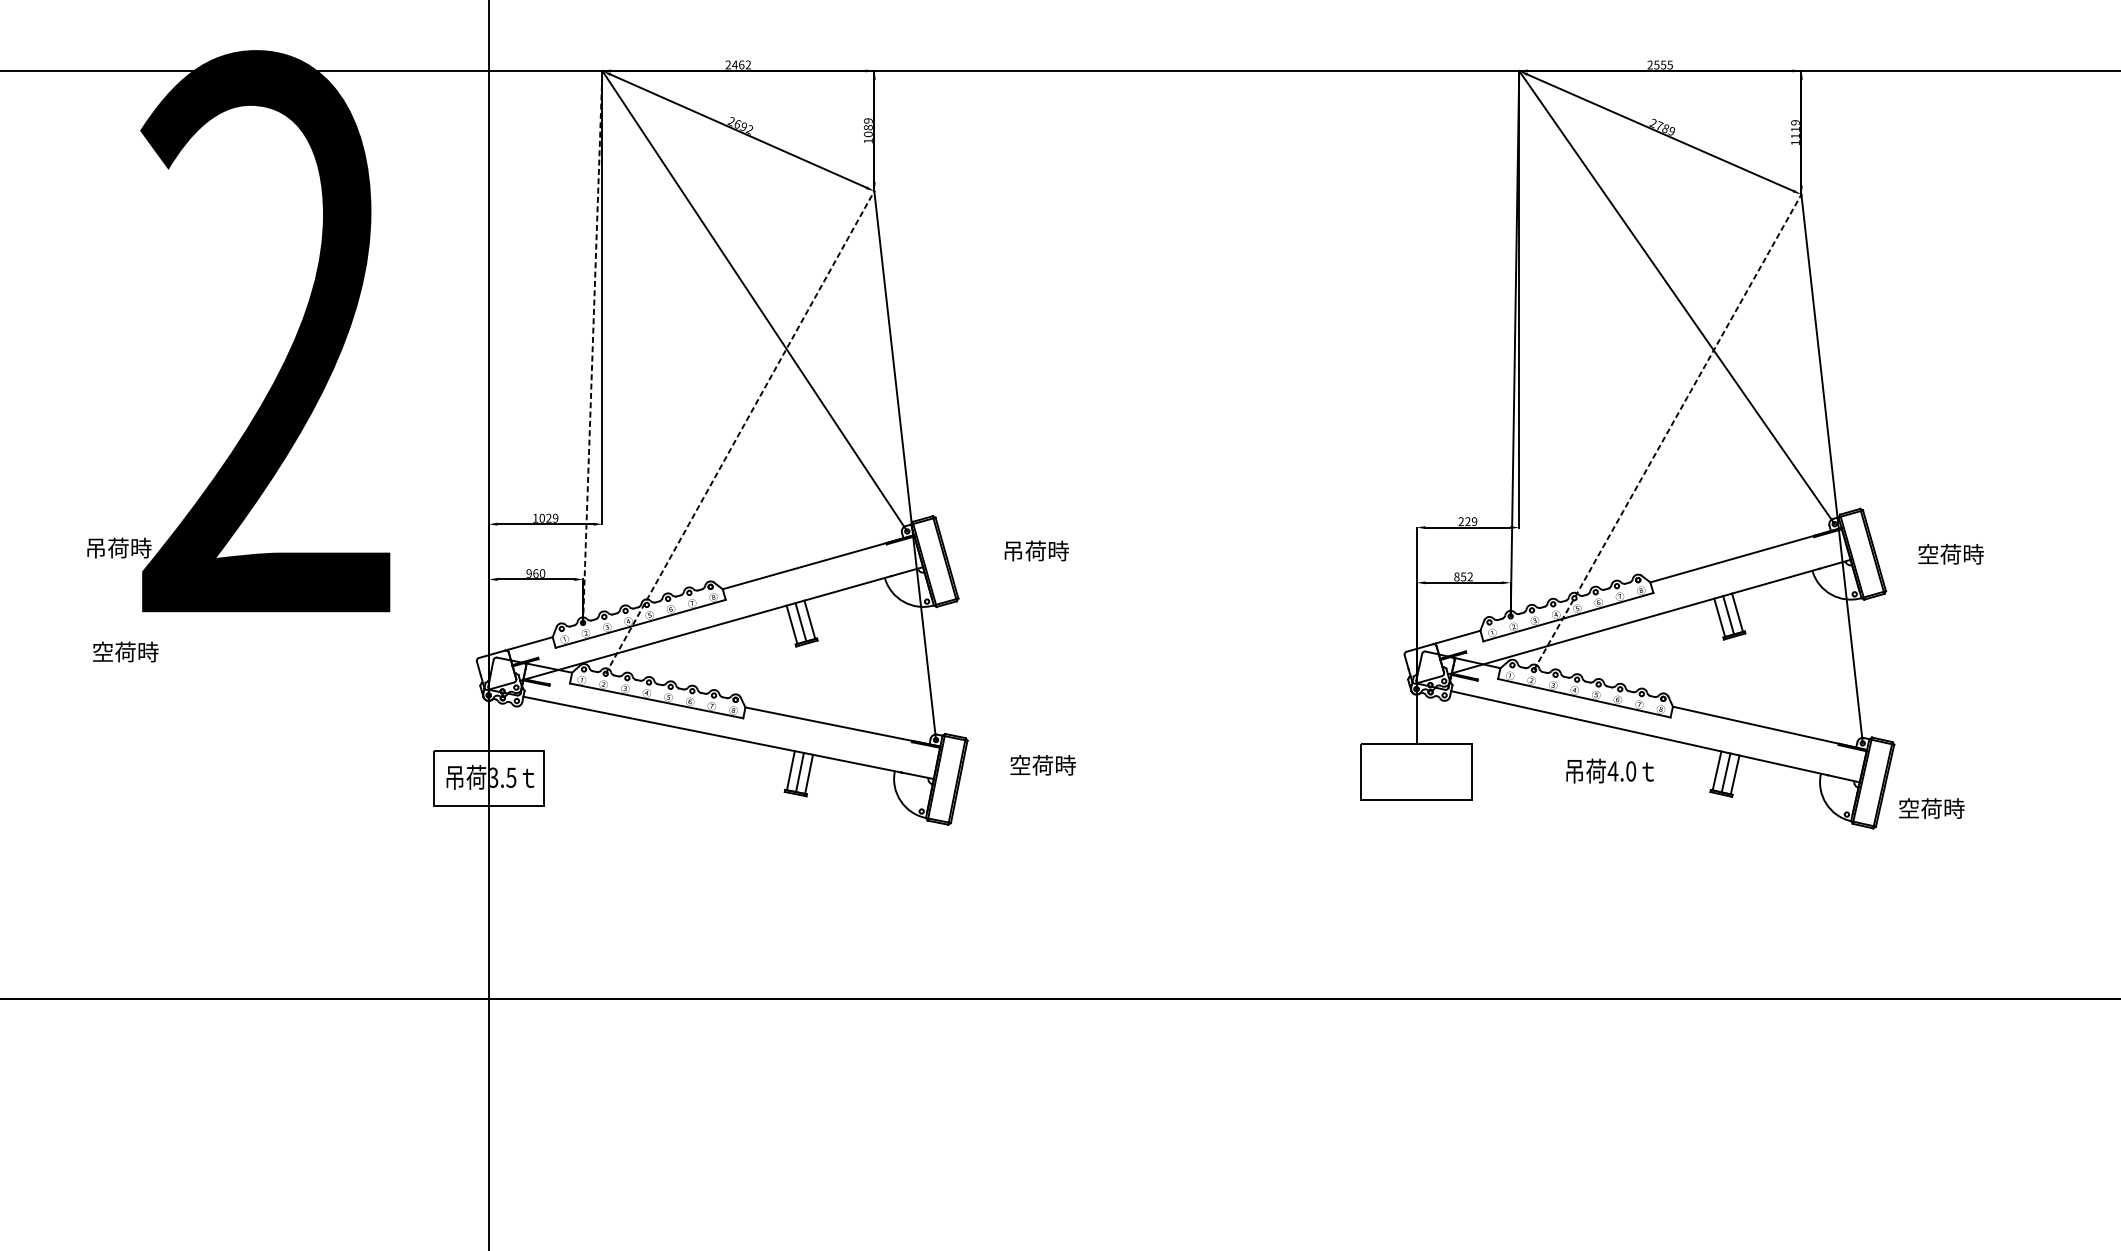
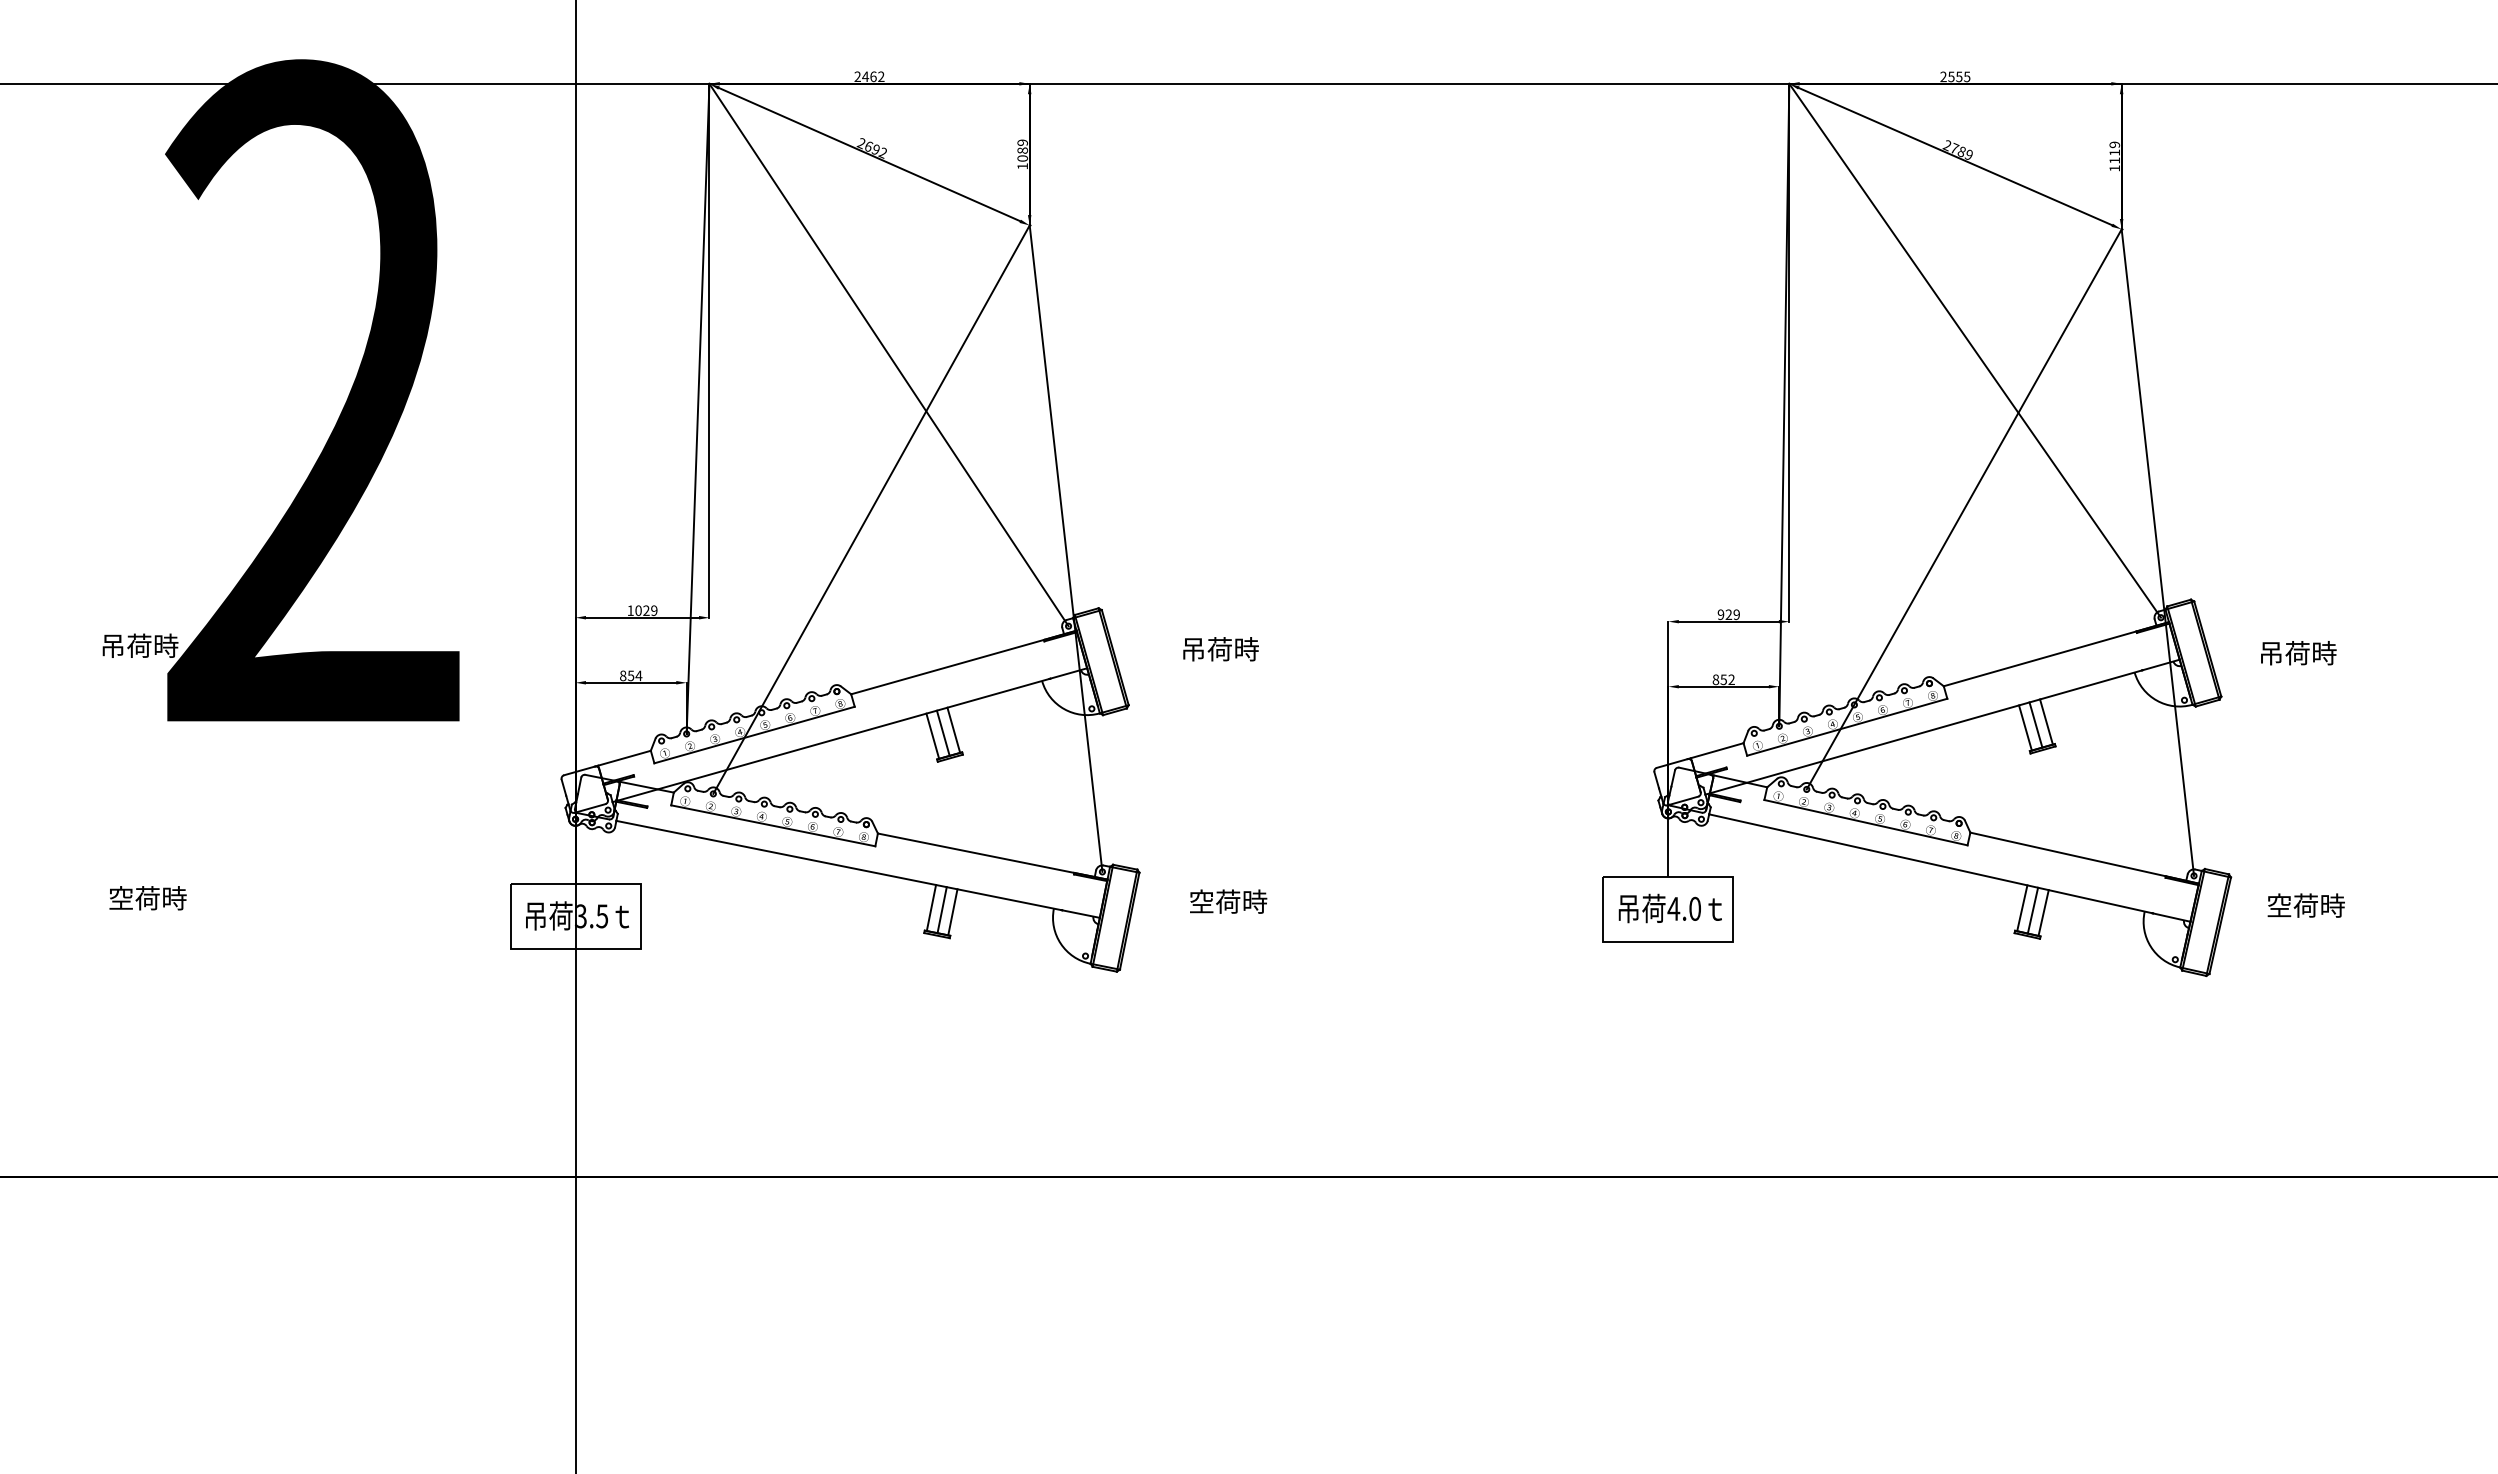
line: (593, 346) -> (698, 408), dashed -> solid
line: (740, 432) -> (871, 509), dashed -> solid
line: (1667, 432) -> (1964, 509), dashed -> solid
text: (1460, 522) -> (1720, 615), 229 -> 929
text: (1927, 554) -> (2270, 653), 空荷時 -> 吊荷時
text: (536, 573) -> (631, 675), 960 -> 854
text: (125, 652) -> (147, 898), moved
text: (1609, 771) -> (1669, 908), moved
text: (1931, 808) -> (2305, 905), moved

